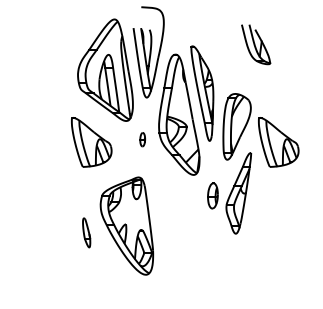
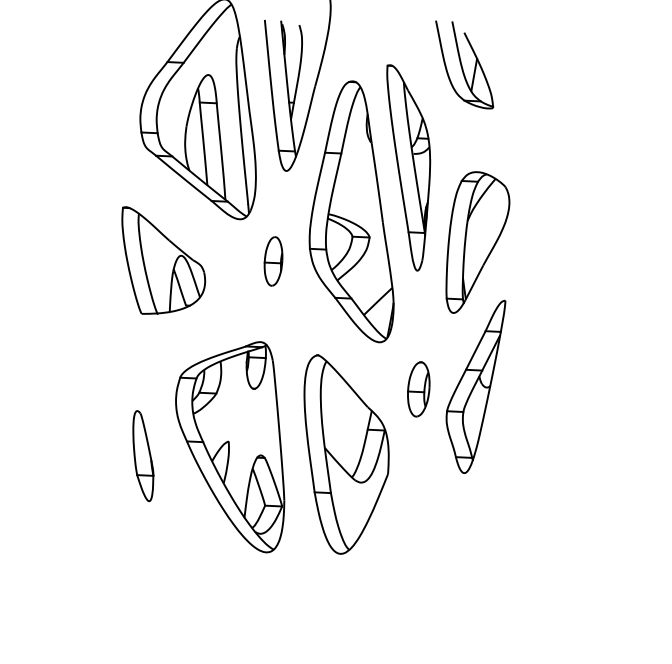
part: (256, 44) -> (465, 64), moved
part: (142, 139) -> (272, 260), size x1.67
part: (278, 142) -> (565, 281), removed
part: (180, 227) -> (345, 454), added
part: (86, 232) -> (142, 455), size x1.43

